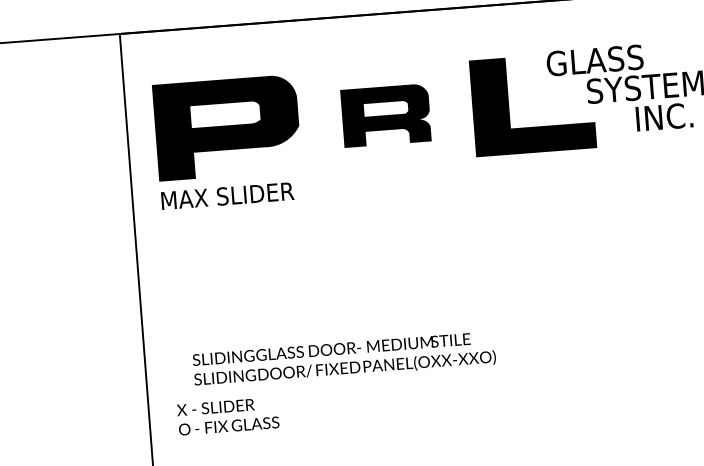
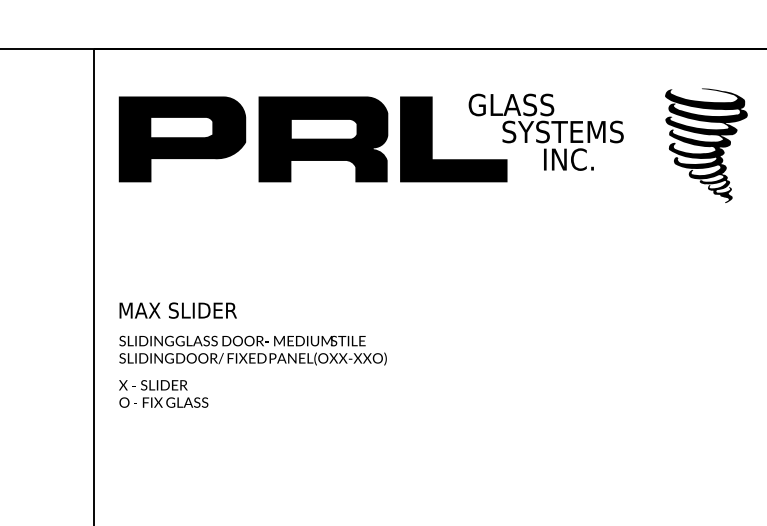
part: (386, 115) -> (323, 139), size x1.67
text: (226, 196) -> (177, 310), moved
text: (343, 359) -> (252, 350), moved

